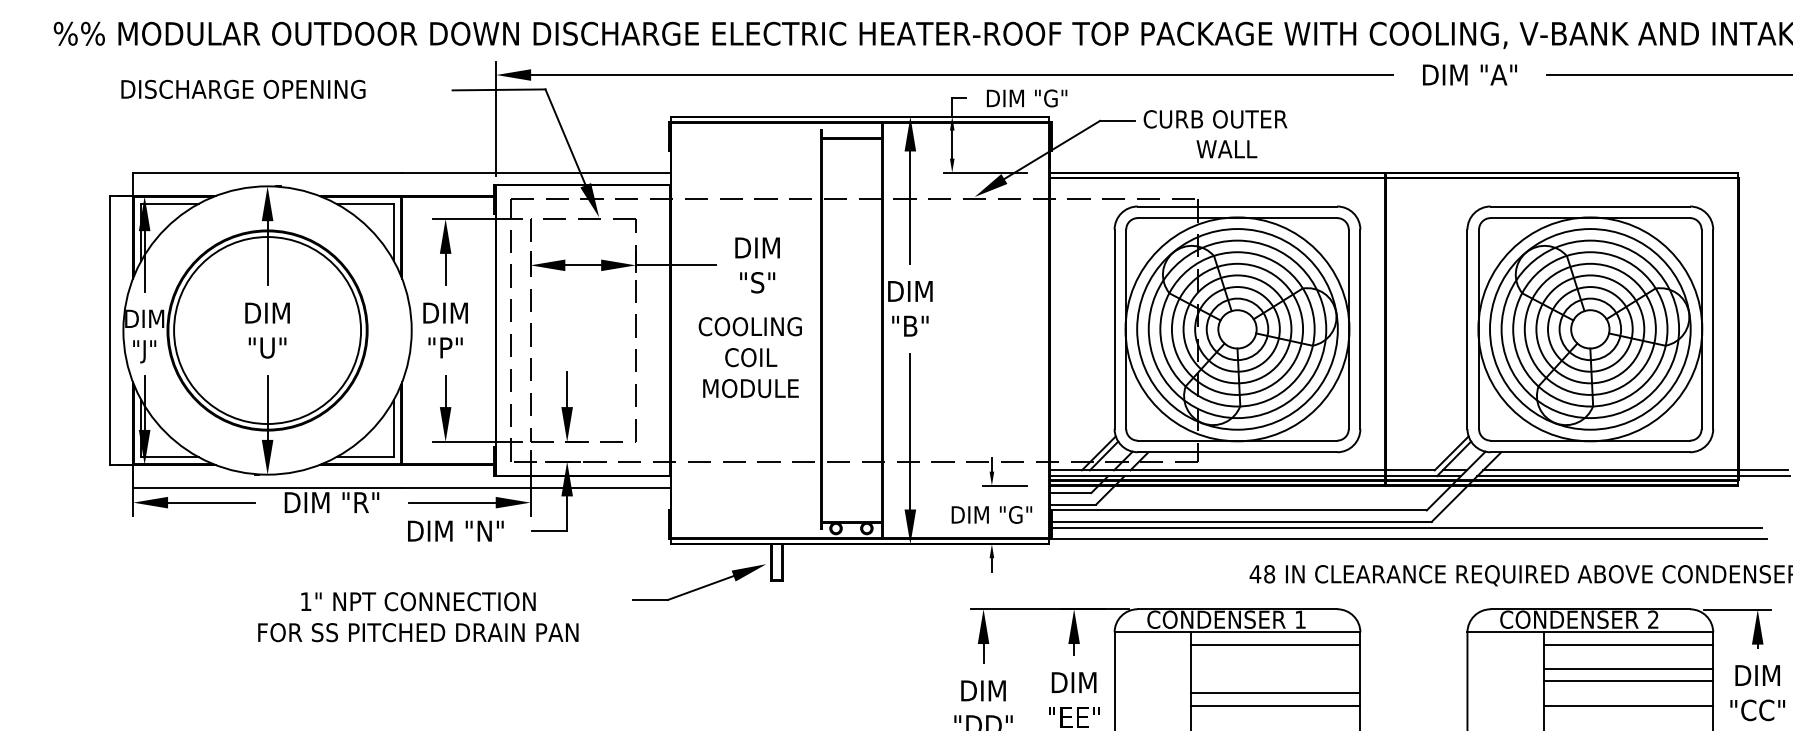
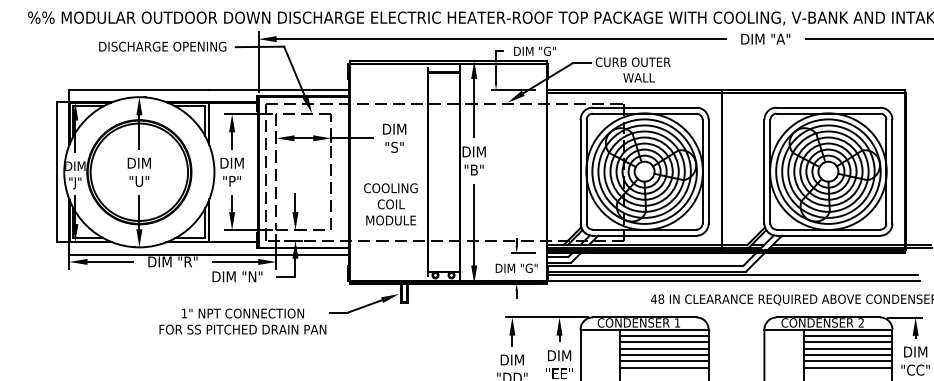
text: (242, 89) -> (162, 46), moved
text: (749, 357) -> (390, 204), moved
text: (417, 616) -> (242, 321), moved
line: (1275, 657) -> (664, 342), added
line: (1628, 657) -> (848, 342), added
line: (1275, 668) -> (664, 348), added
line: (1275, 680) -> (664, 354), added
line: (1628, 693) -> (848, 361), added

